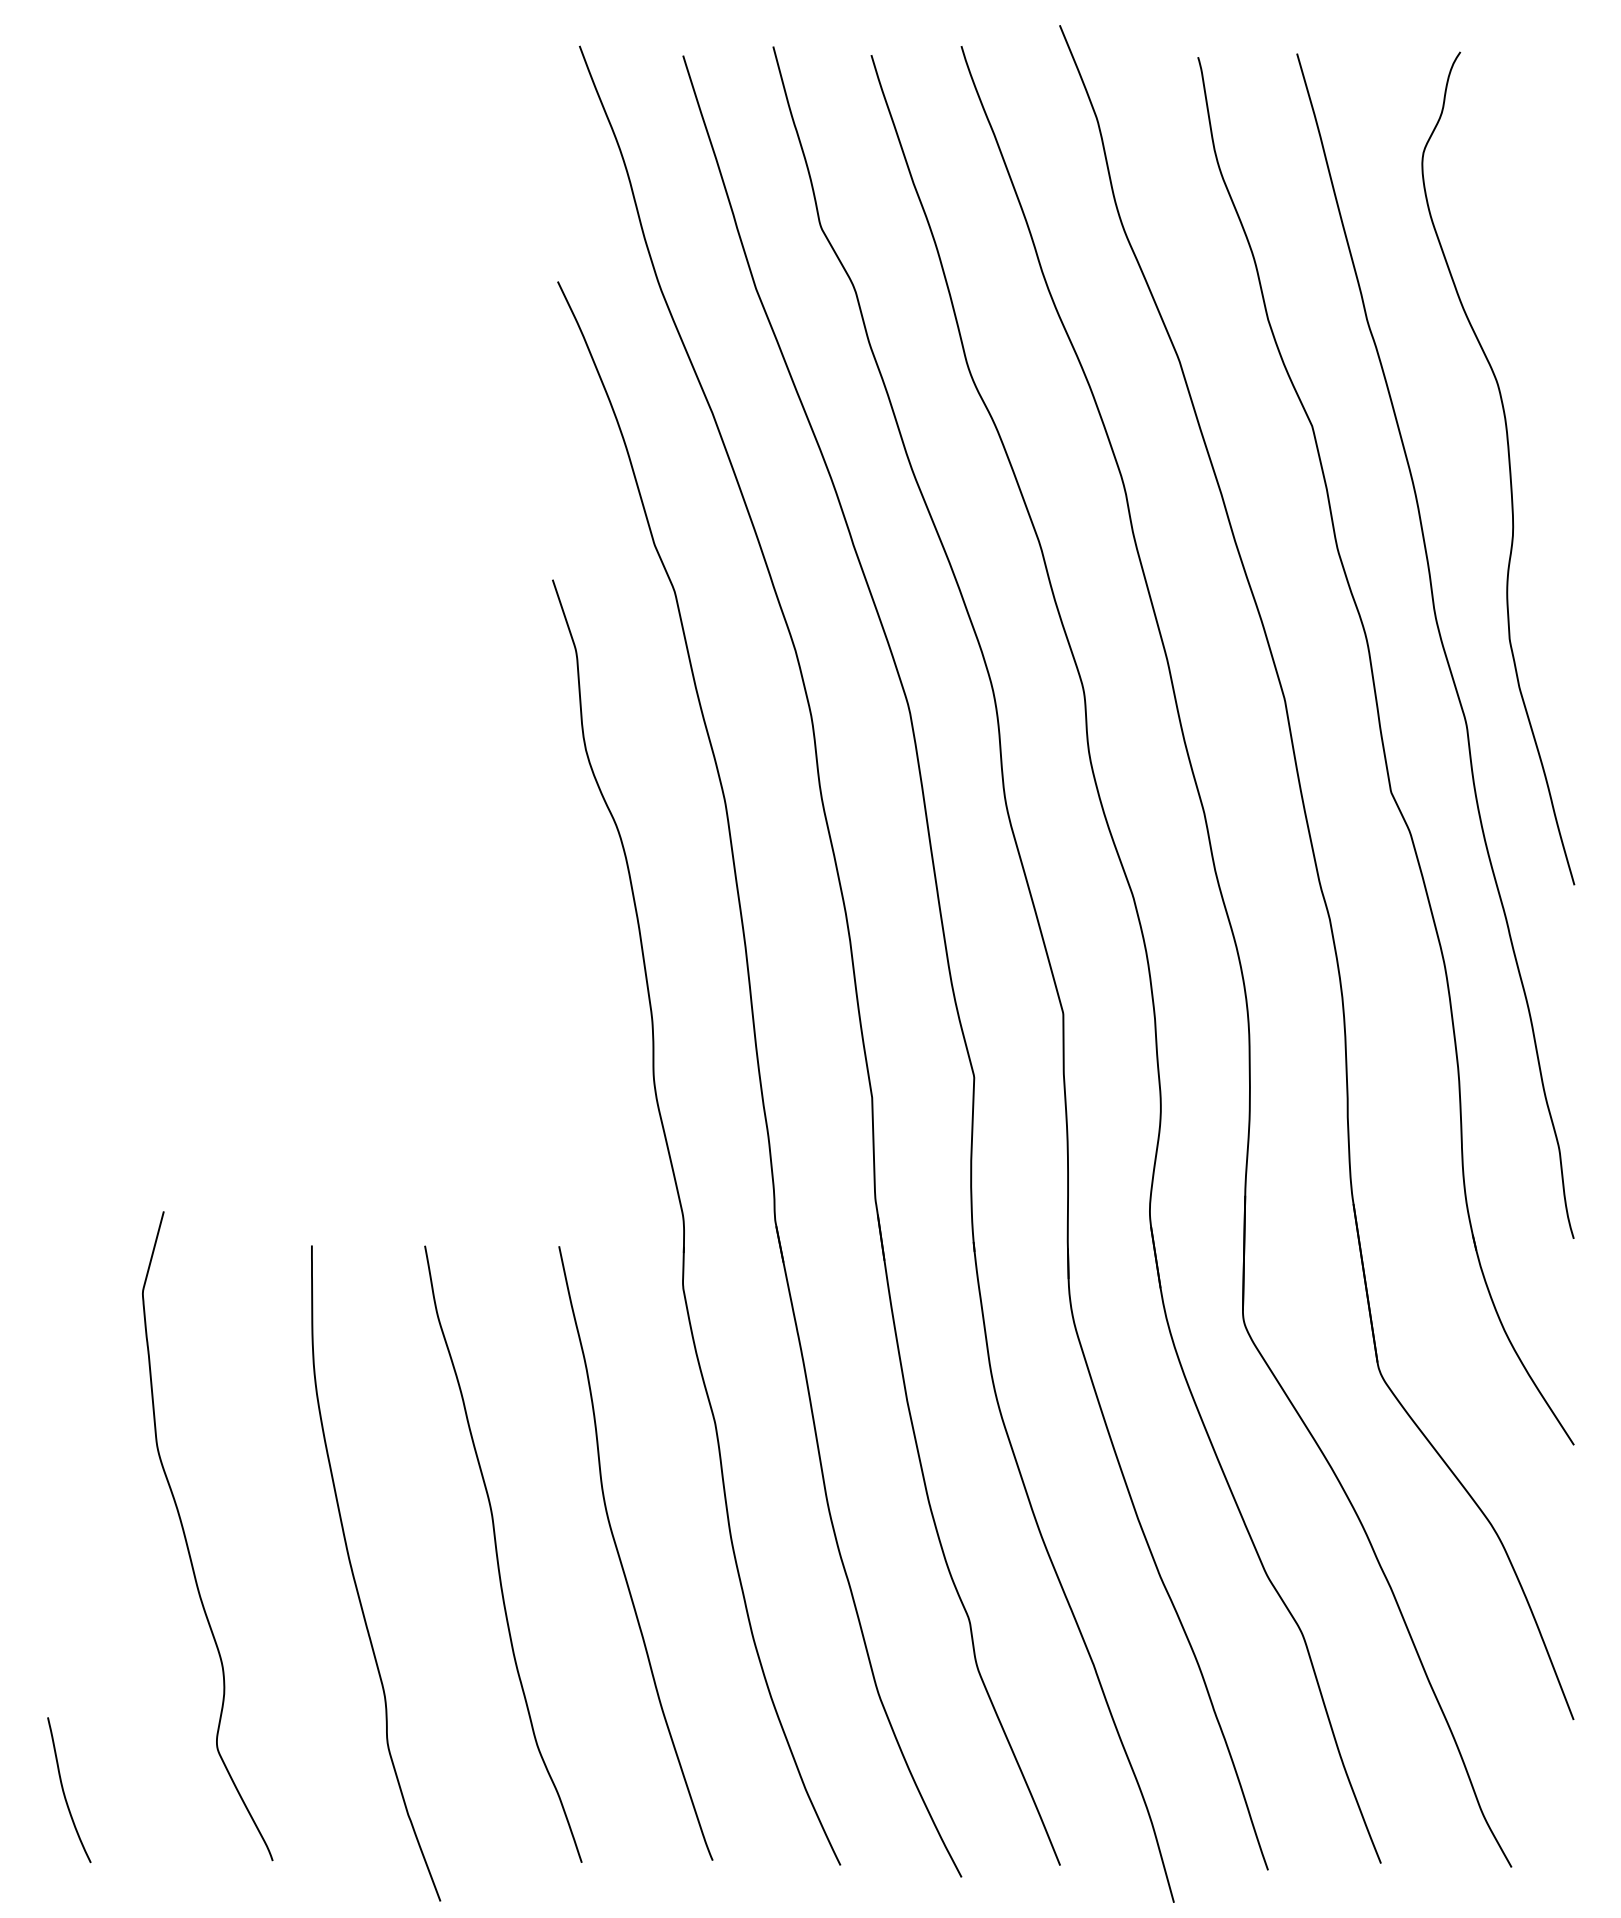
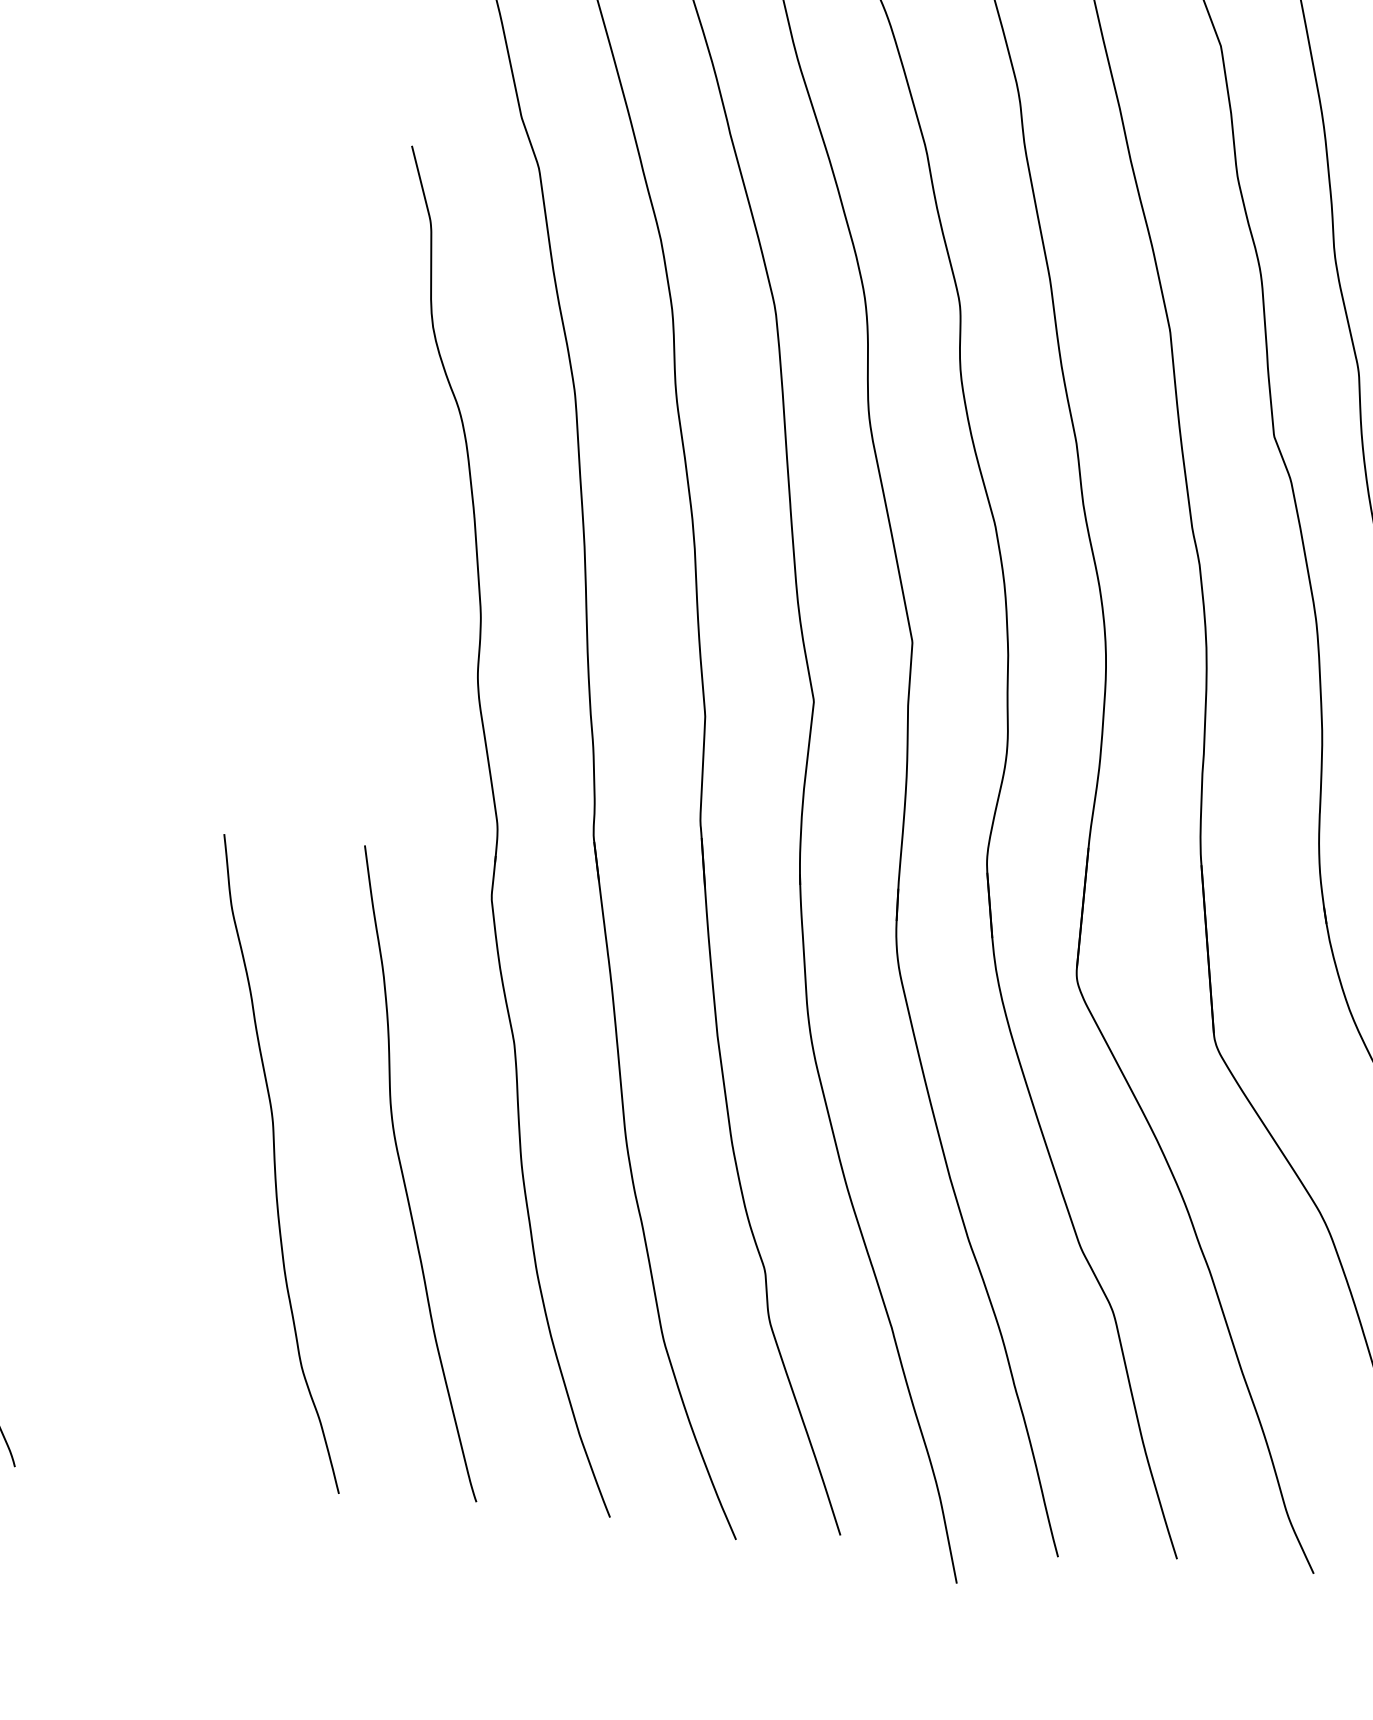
curve: (355, 1579) -> (124, 1178), removed

